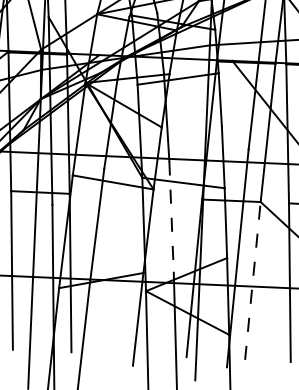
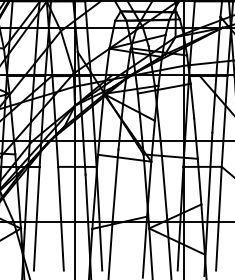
line: (170, 217) -> (163, 179), dashed -> solid
line: (252, 280) -> (218, 218), dashed -> solid

